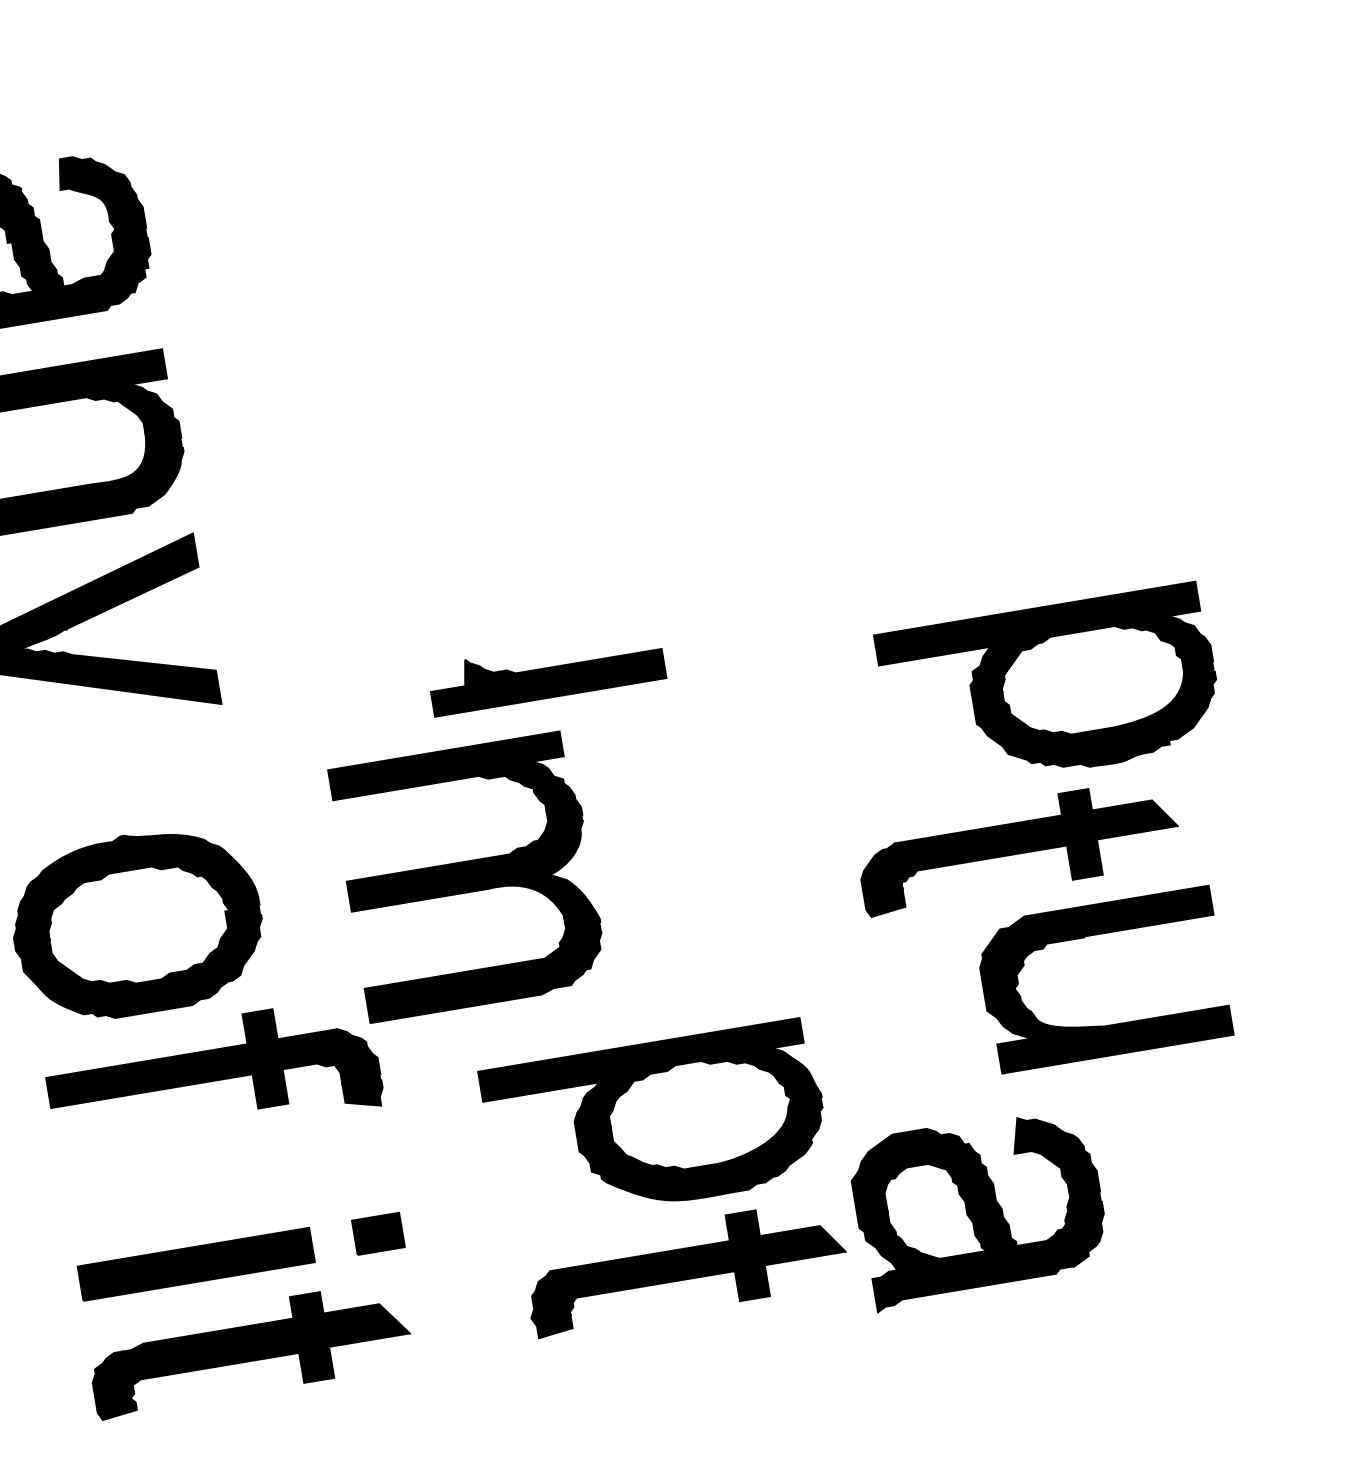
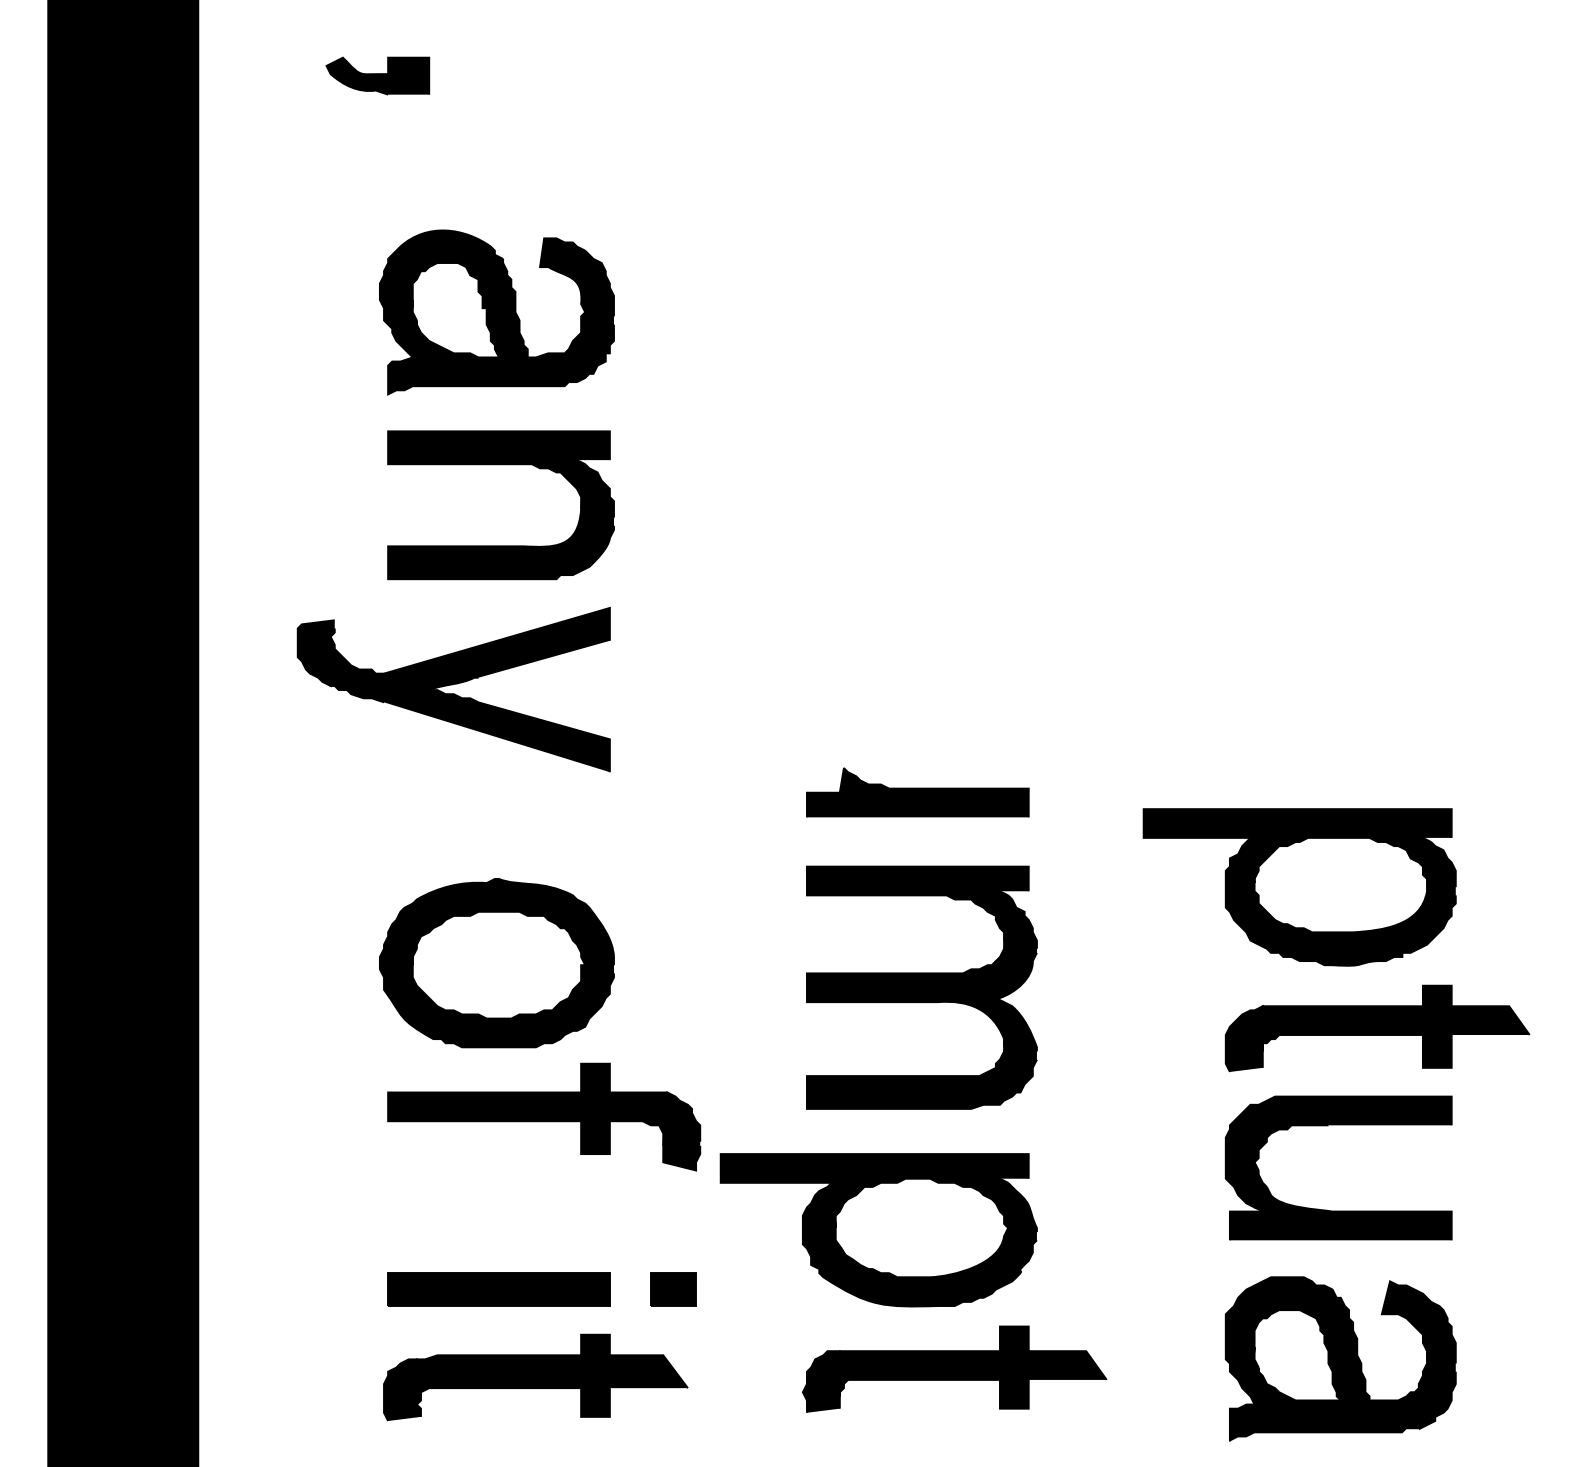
part: (1050, 690) -> (1299, 887), moved
part: (1018, 846) -> (1377, 1028), moved
part: (468, 876) -> (921, 987), moved
part: (1095, 935) -> (1338, 1125), moved
part: (656, 1123) -> (878, 1230), moved
part: (979, 1207) -> (1340, 1358), moved

